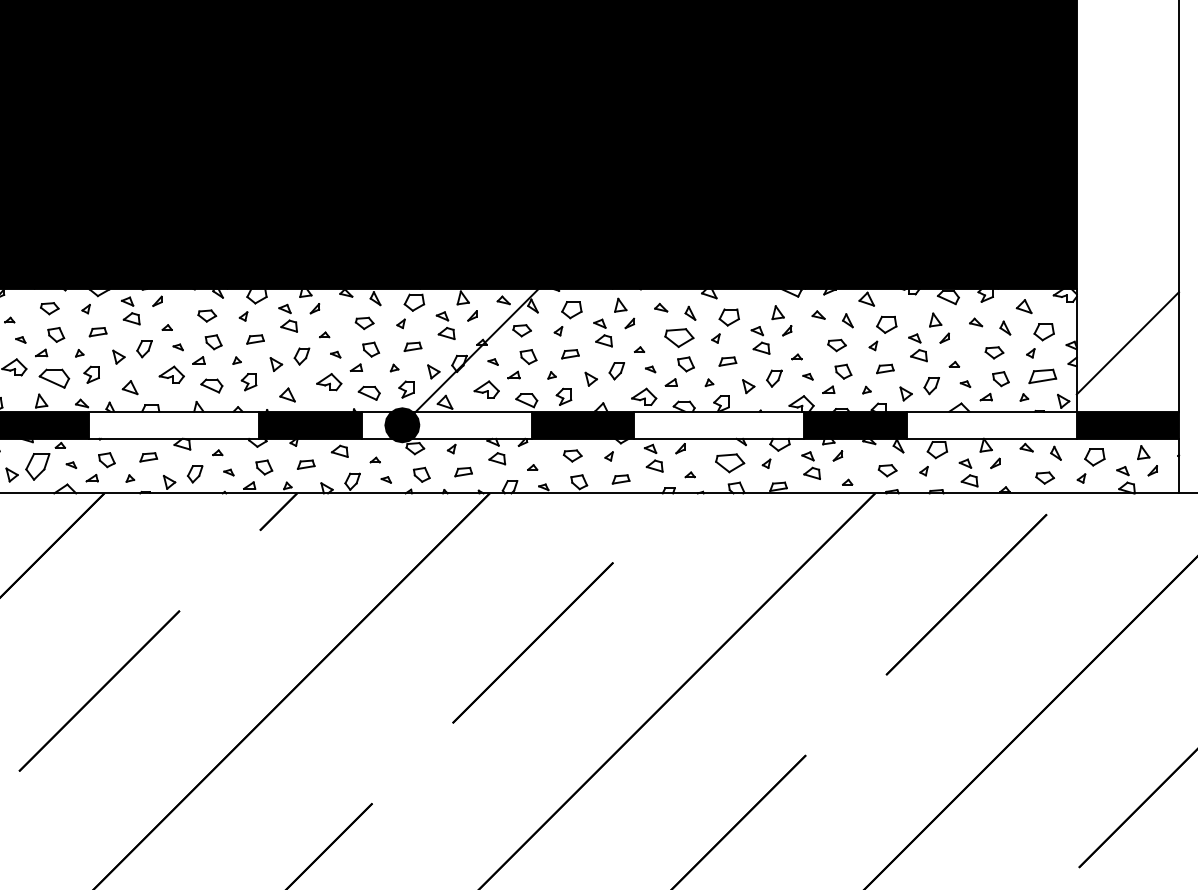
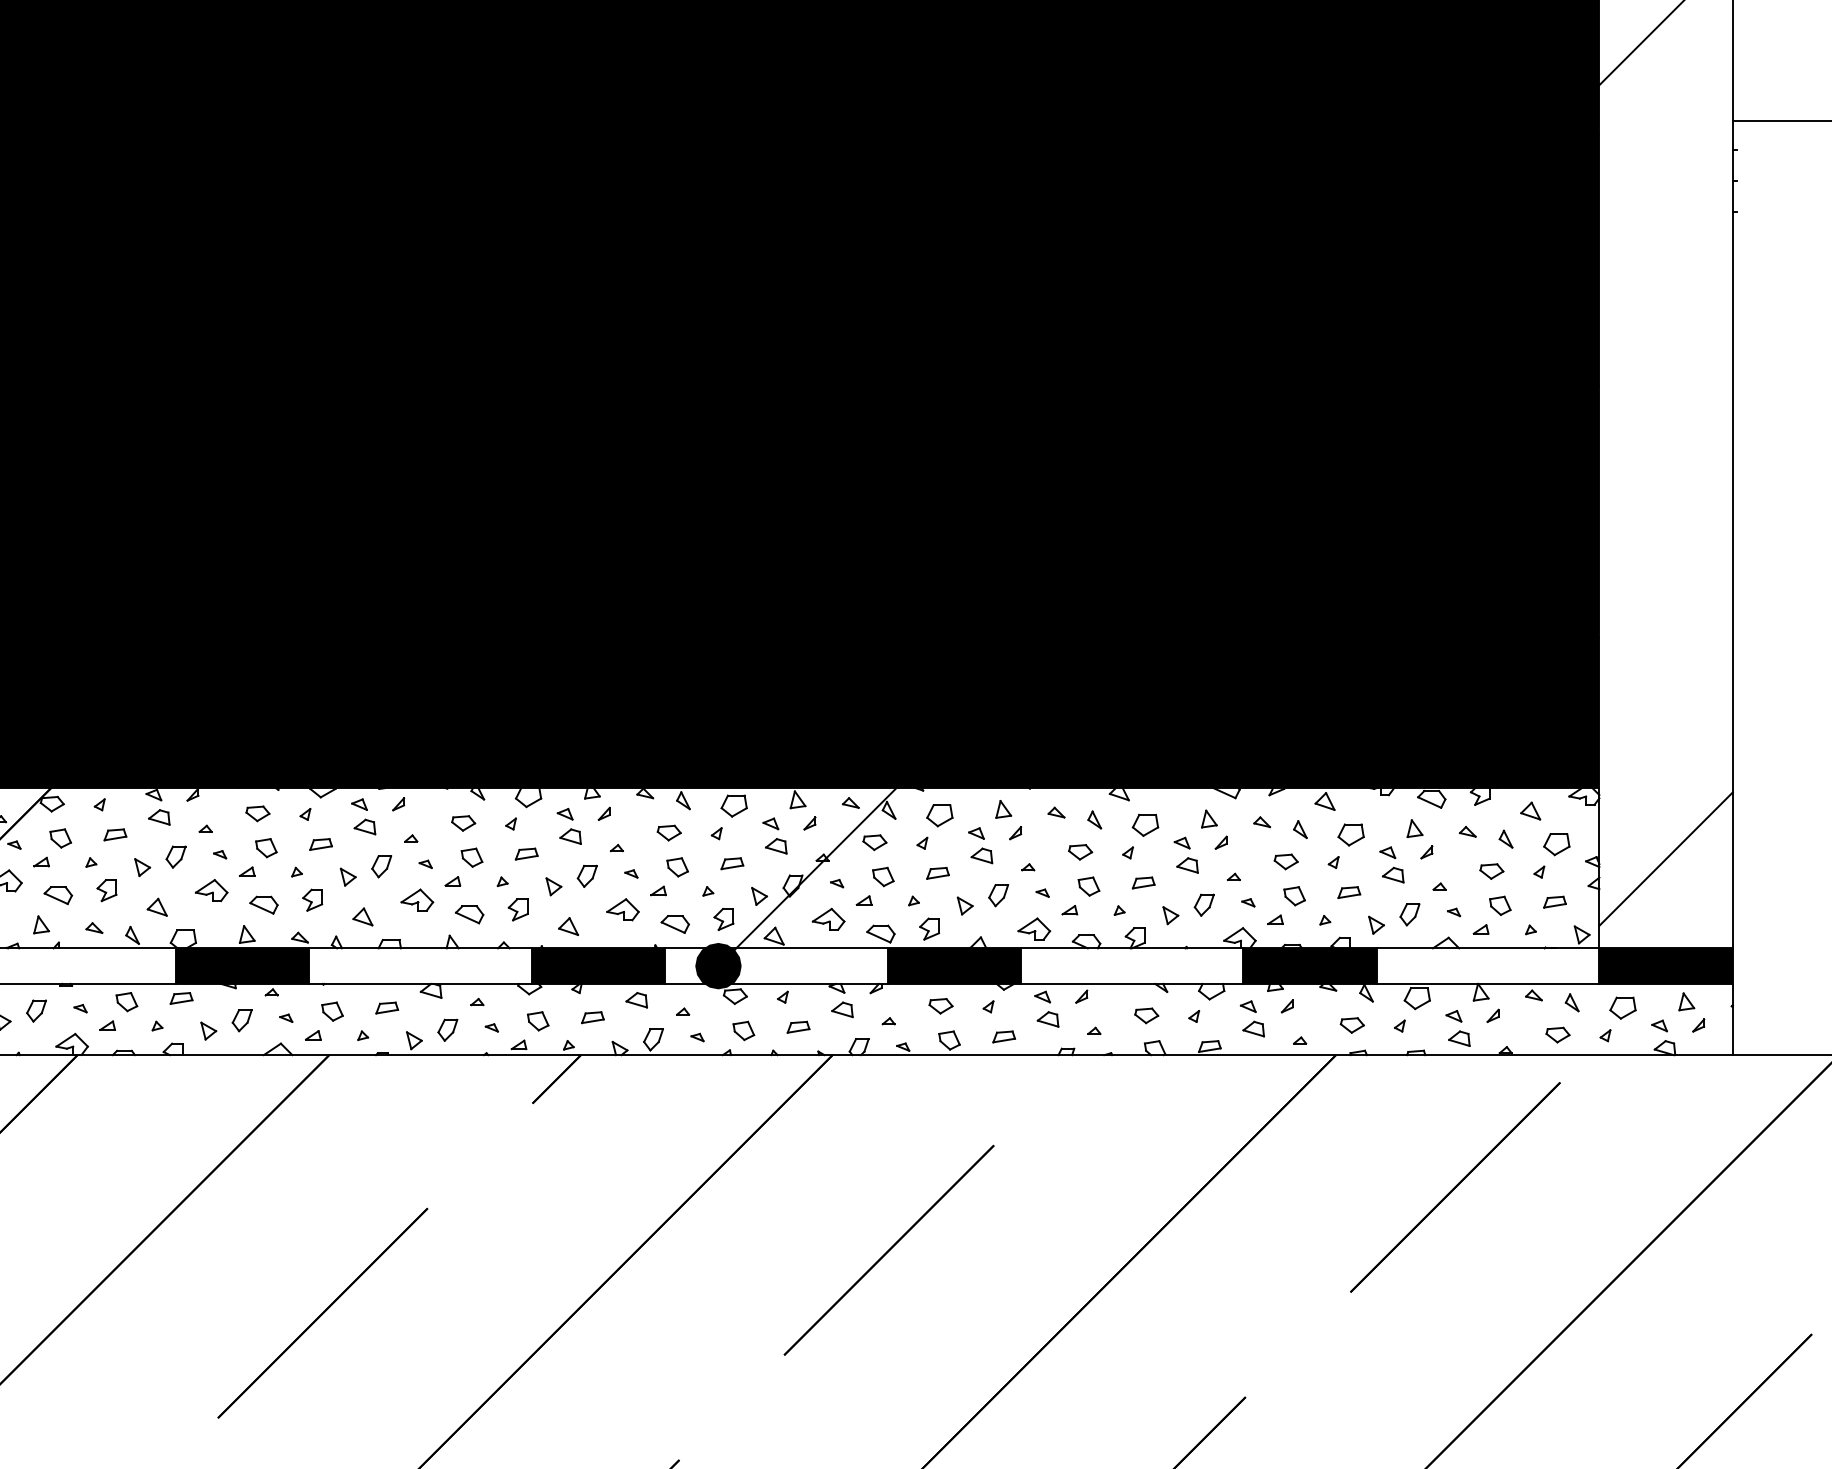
part: (679, 338) -> (1080, 852), size x0.62
part: (1042, 375) -> (1554, 901), size x0.62
part: (54, 378) -> (263, 904), size x0.71
part: (730, 463) -> (1146, 1015), size x0.62
part: (37, 466) -> (241, 1020), size x0.62

